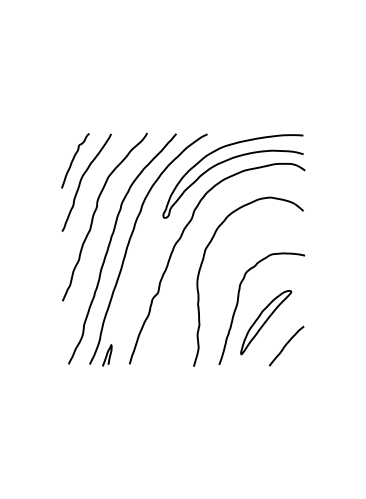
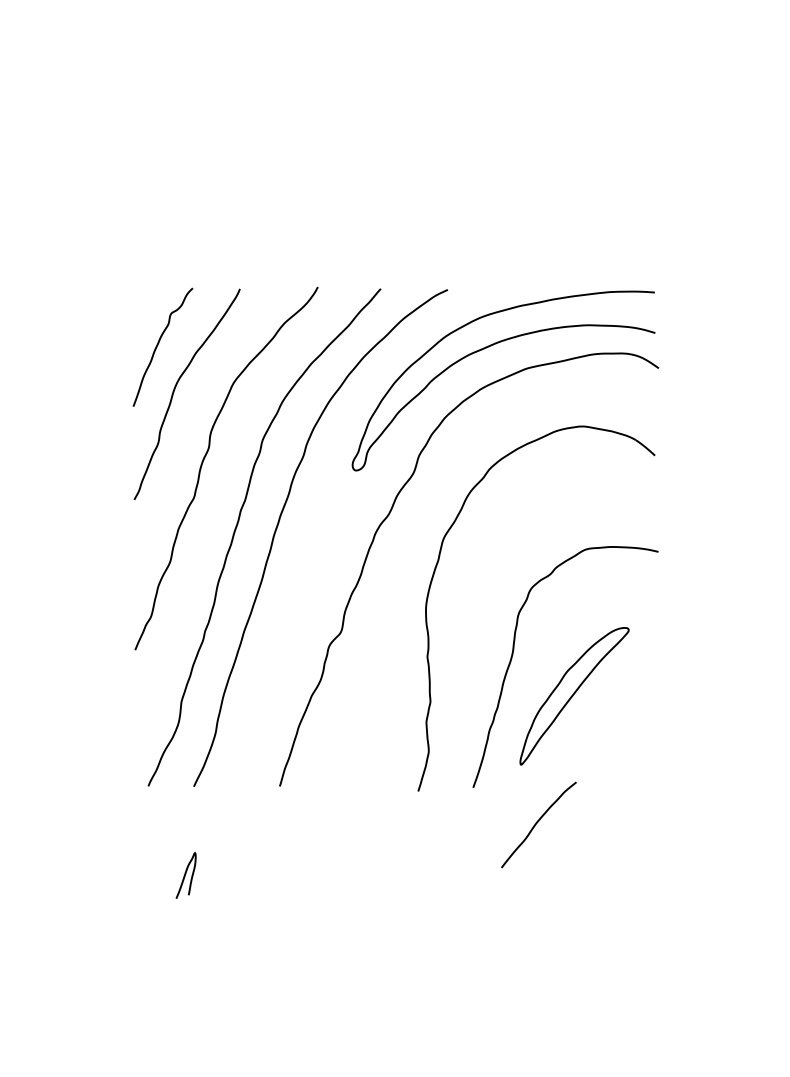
curve: (286, 345) -> (538, 823), moved
curve: (107, 355) -> (186, 875), moved

